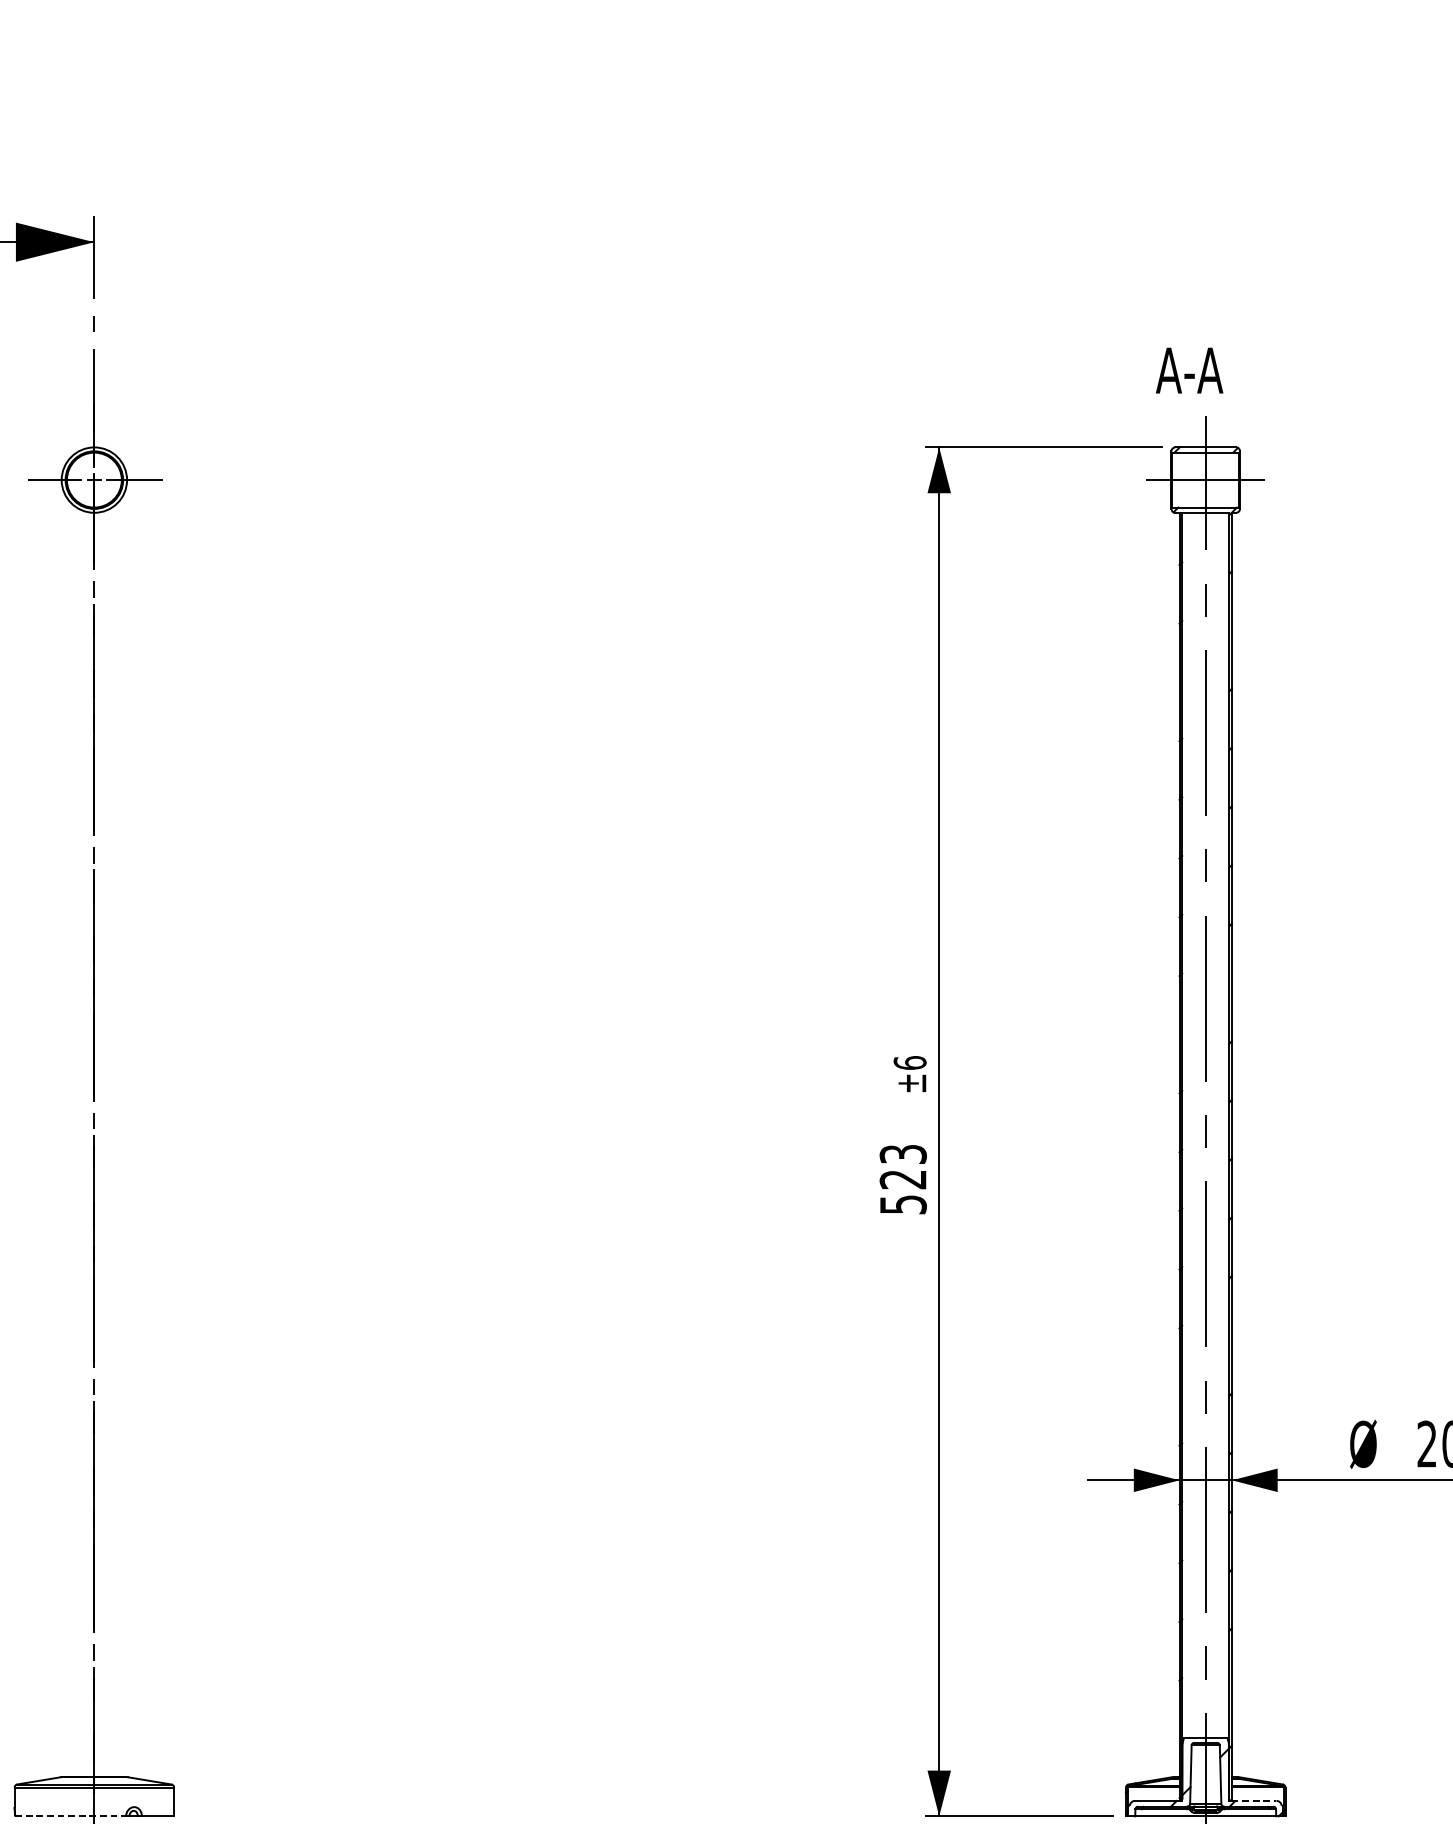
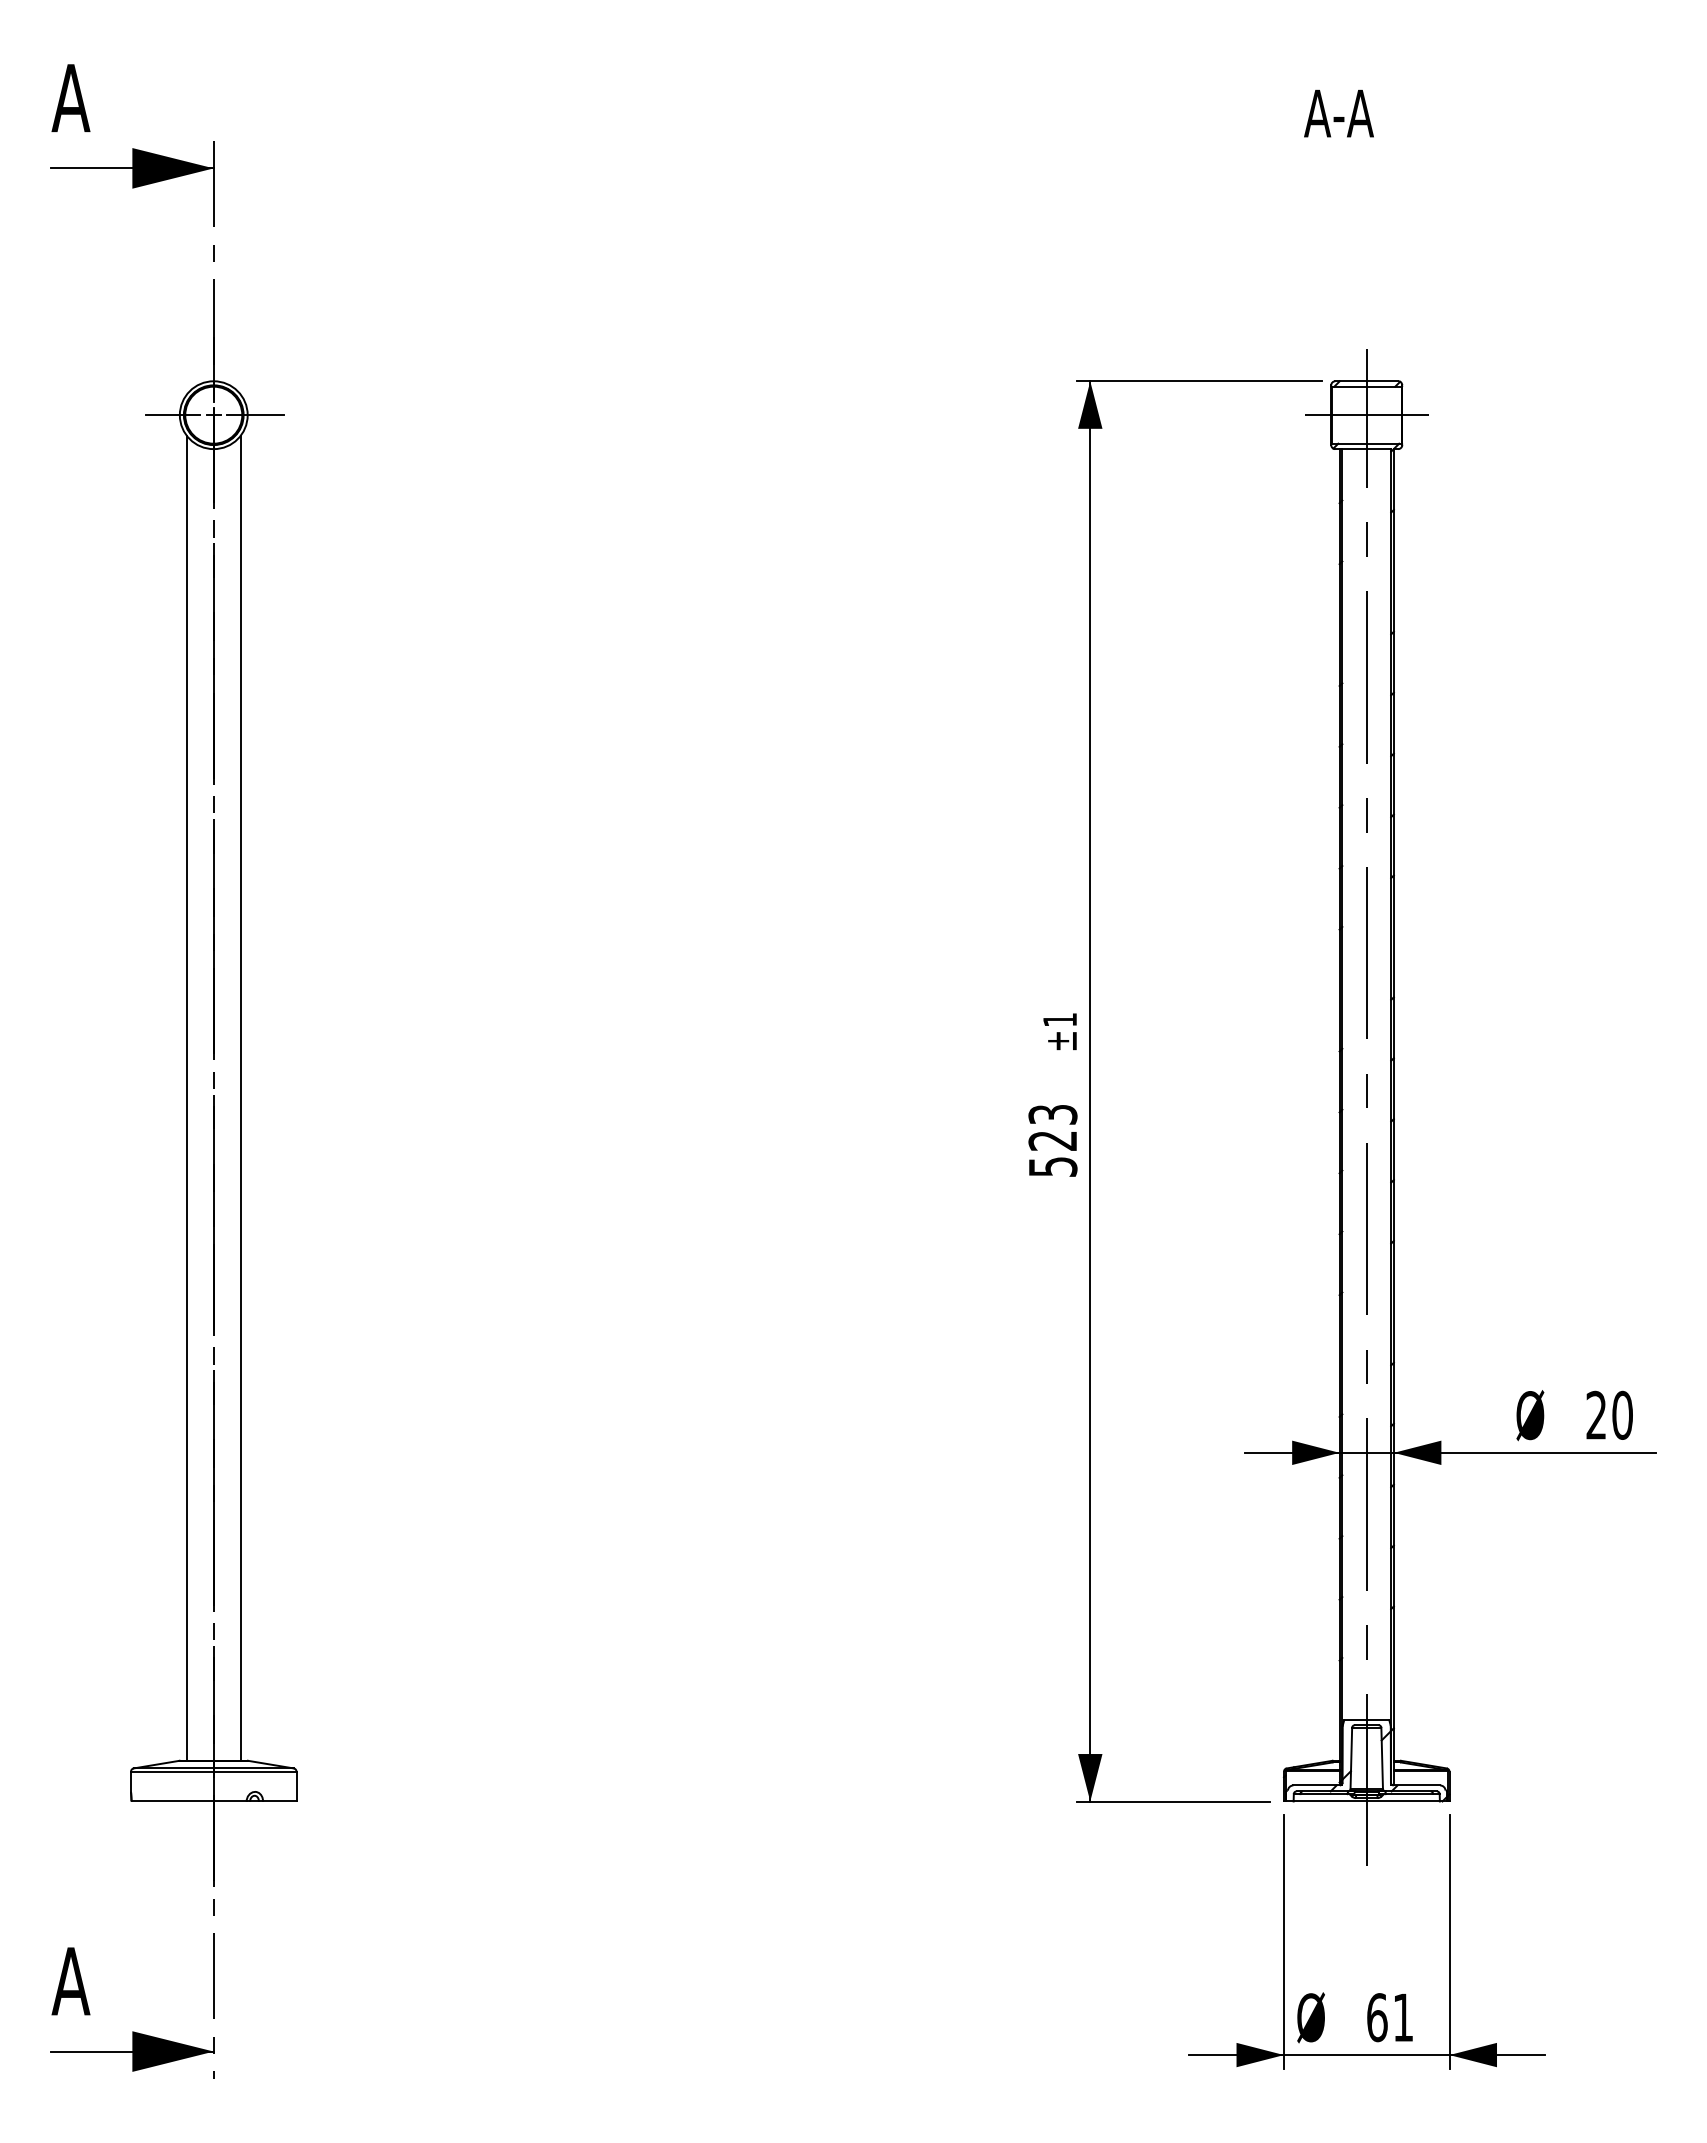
text: (1189, 370) -> (1338, 113), moved
text: (910, 1062) -> (1060, 1019), ±6 -> ±1
line: (68, 1137) -> (186, 1097), added
line: (120, 1137) -> (240, 1097), added
line: (1254, 1800) -> (1417, 1785), dashed -> solid
line: (70, 1816) -> (189, 1801), dashed -> solid

